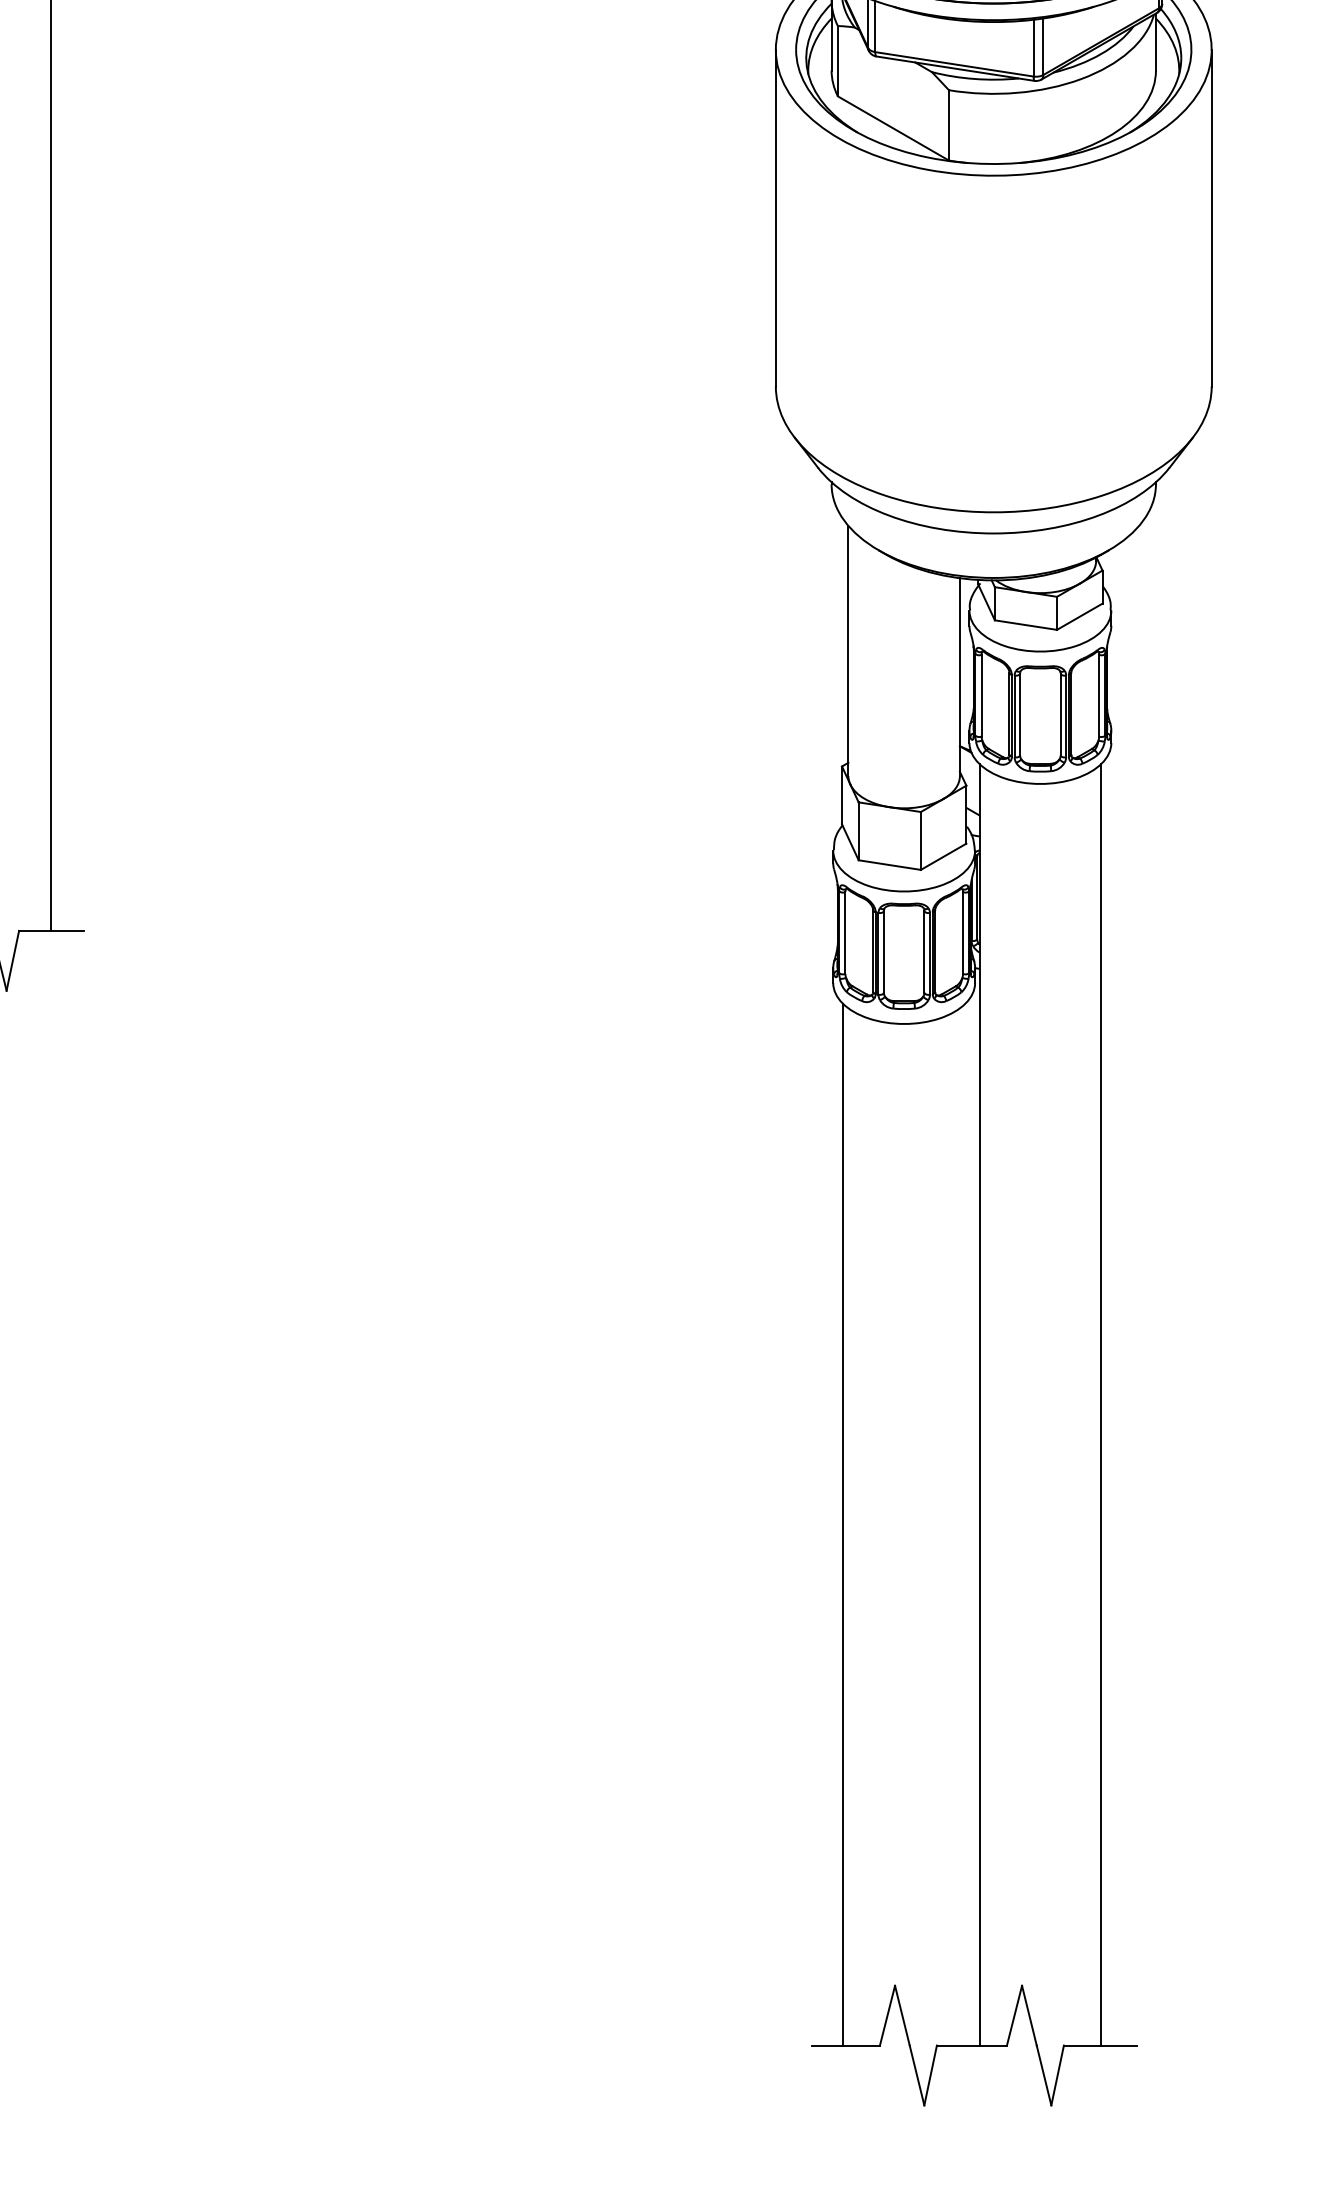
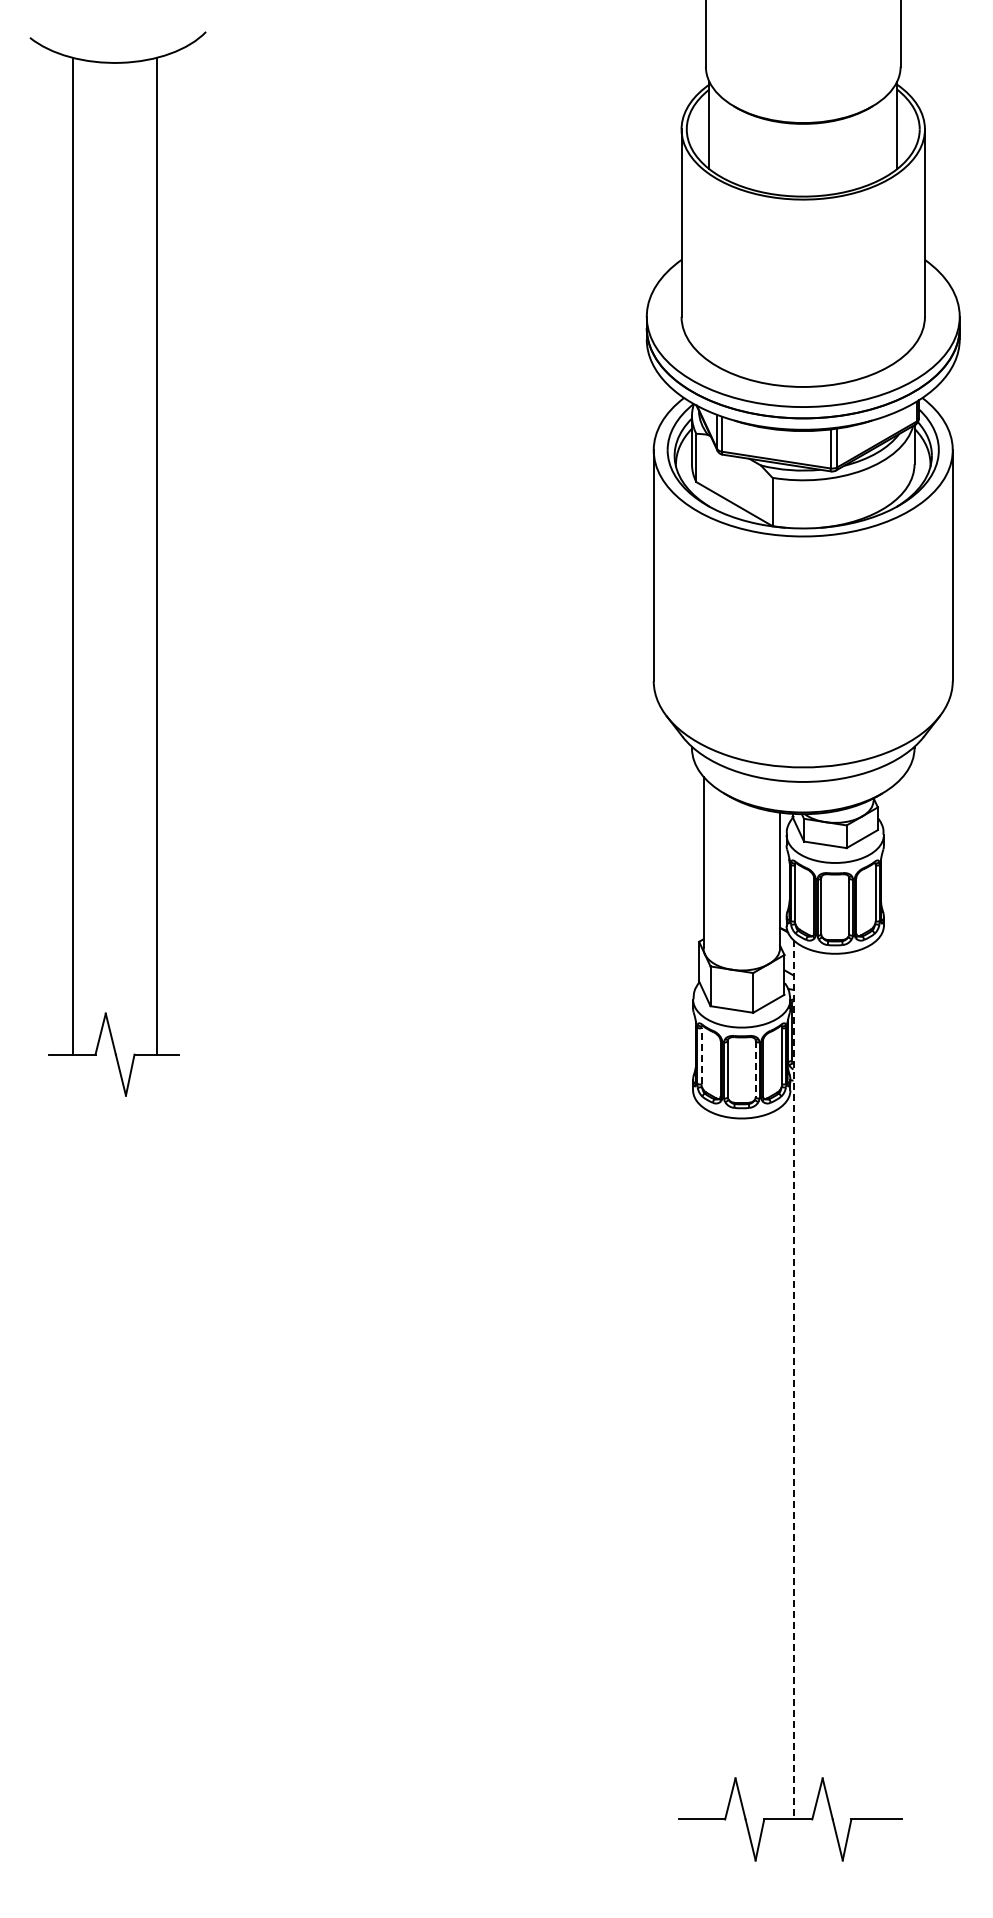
line: (845, 932) -> (701, 1055), solid -> dashed
line: (924, 952) -> (755, 1069), solid -> dashed
line: (979, 1404) -> (793, 1379), solid -> dashed
line: (1100, 1404) -> (876, 1379), removed
line: (844, 1523) -> (700, 1461), removed

